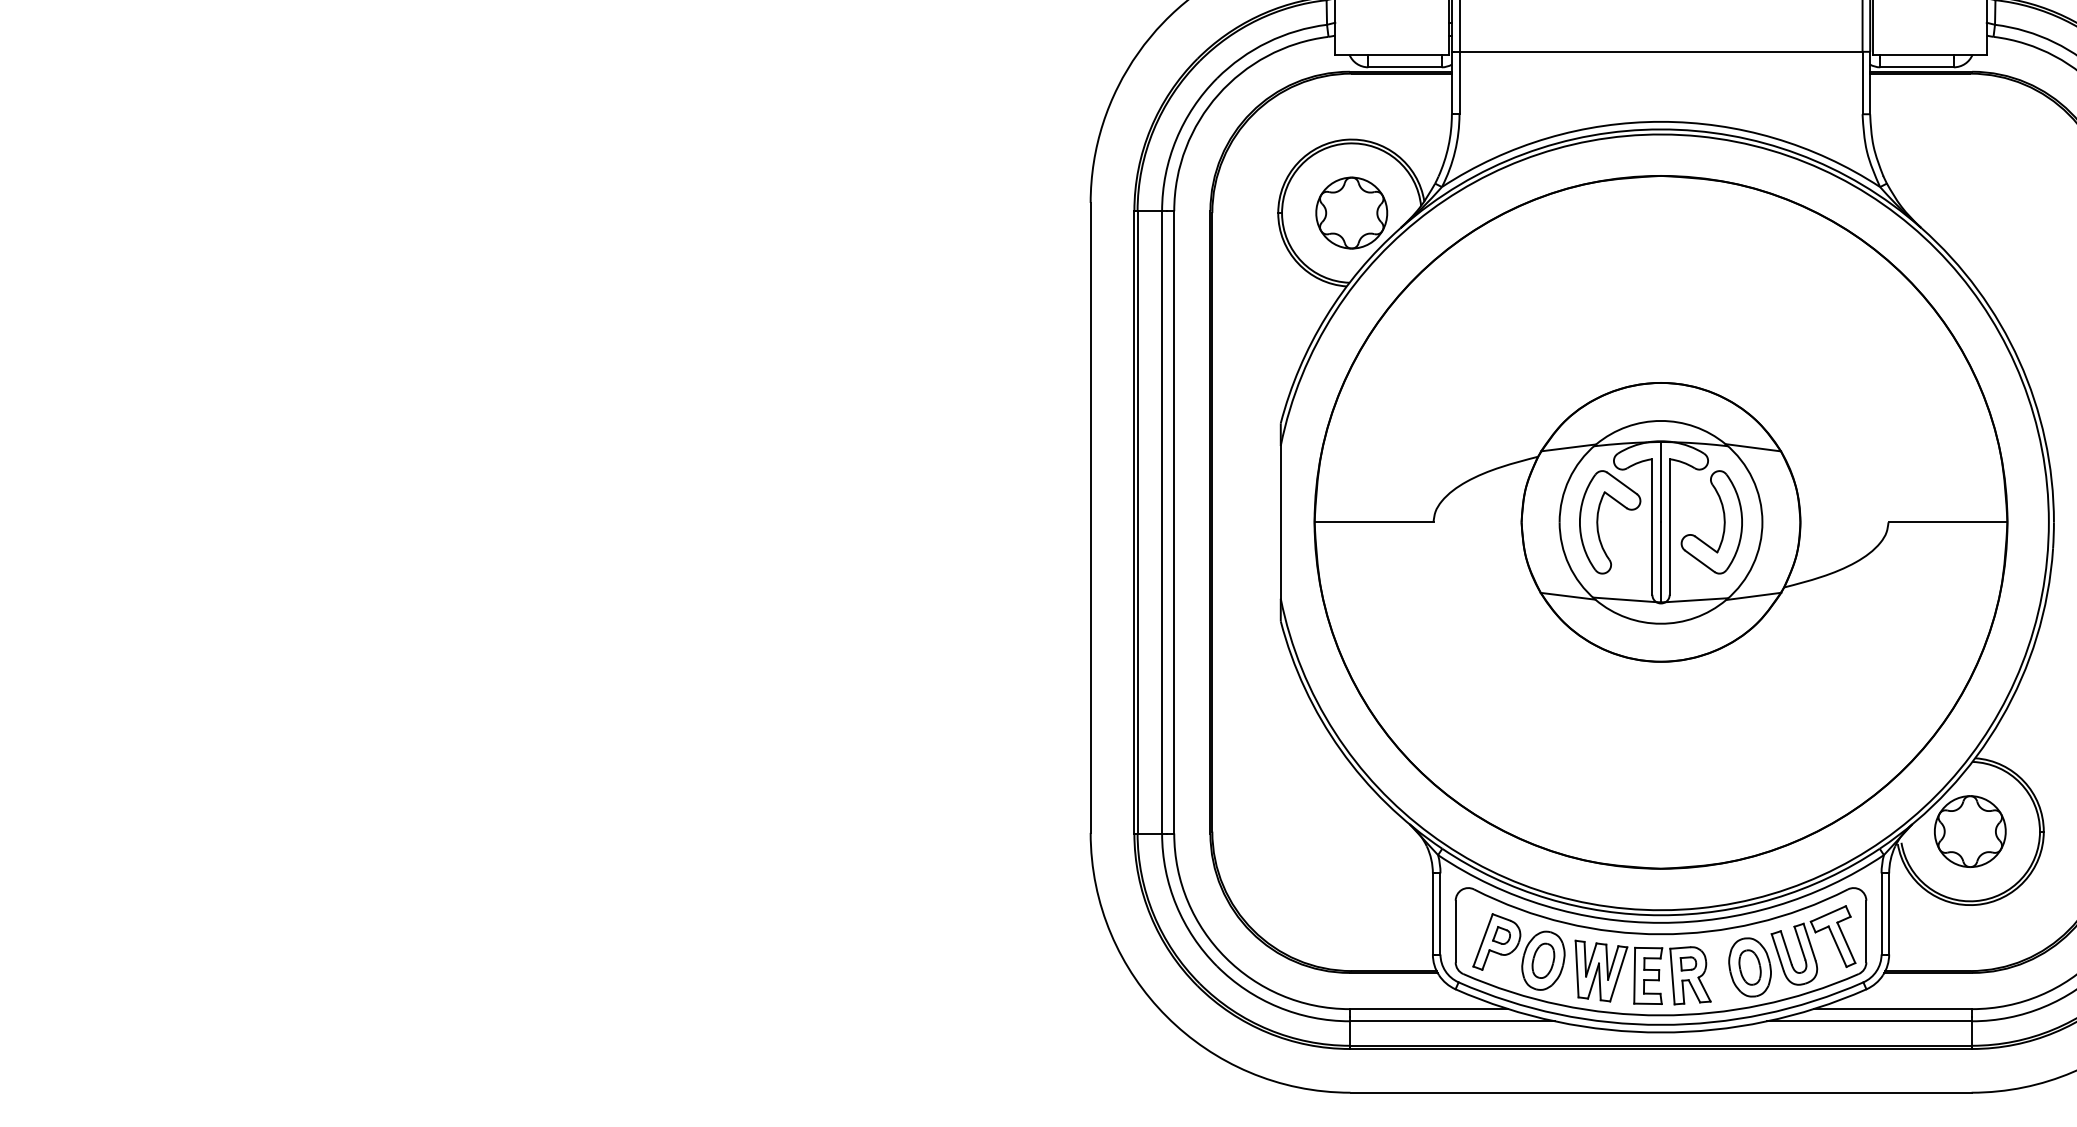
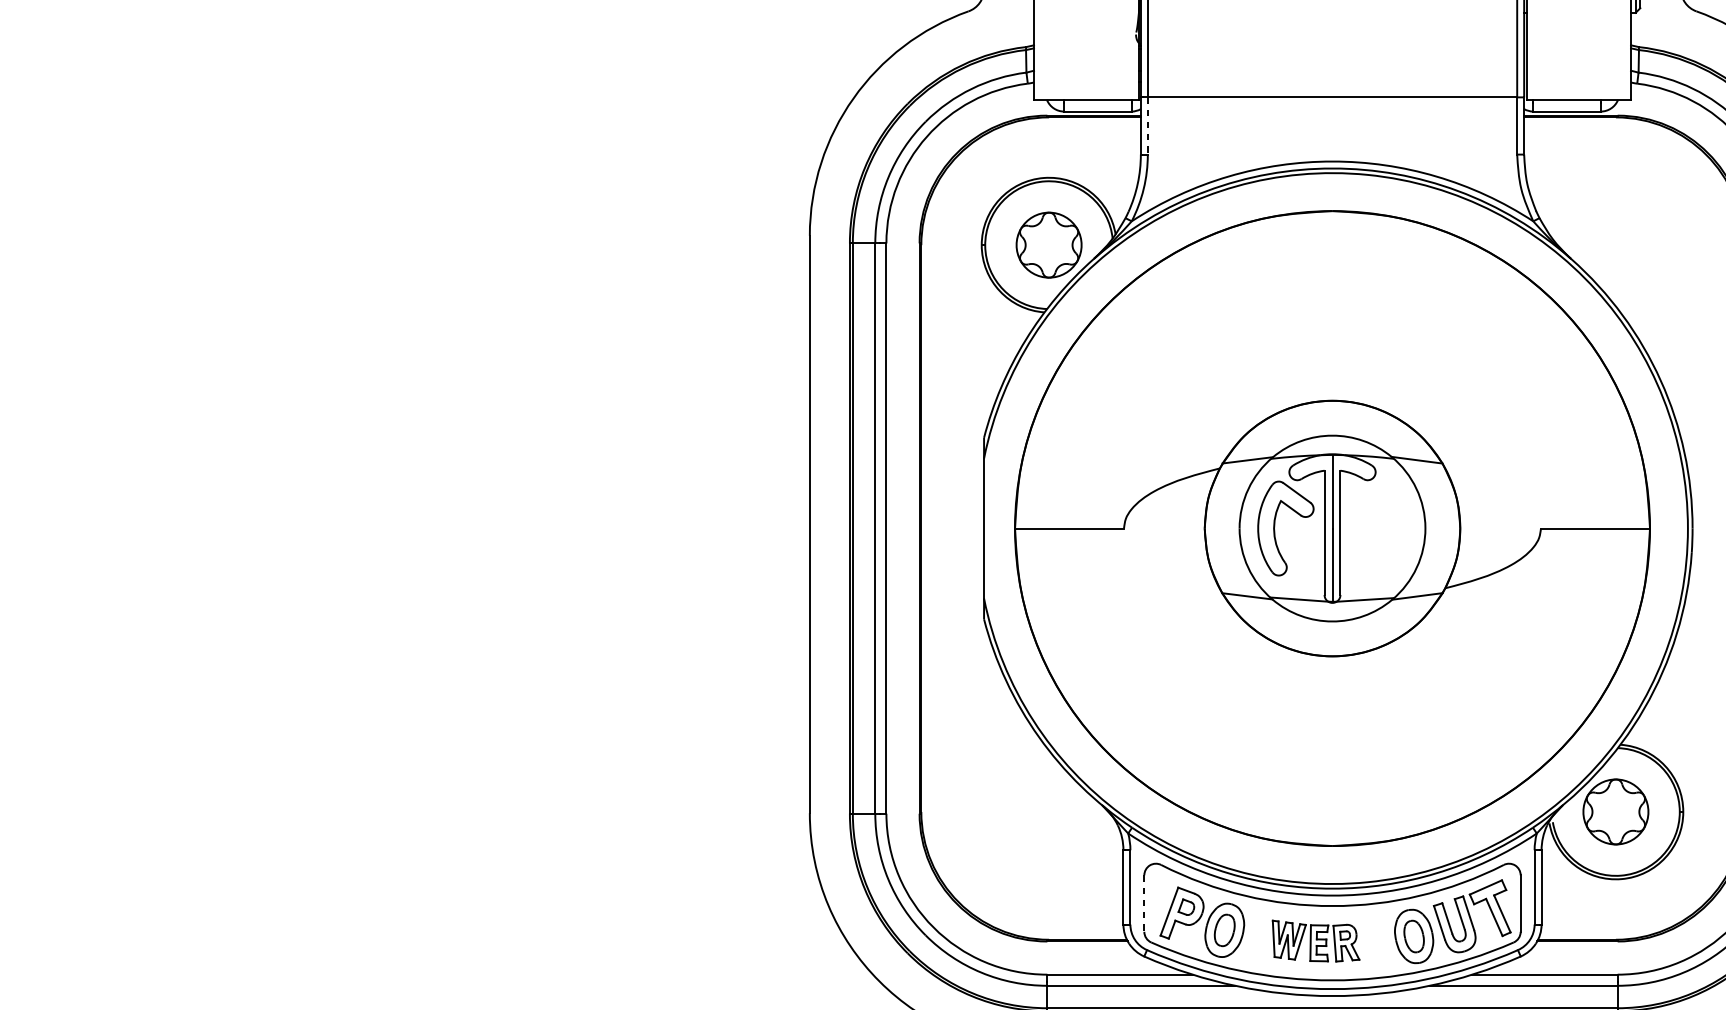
line: (1459, 83) -> (1147, 126), solid -> dashed
part: (1723, 522) -> (1389, 528), removed
line: (1455, 931) -> (1144, 903), solid -> dashed
part: (1642, 972) -> (1315, 941), size x0.7

